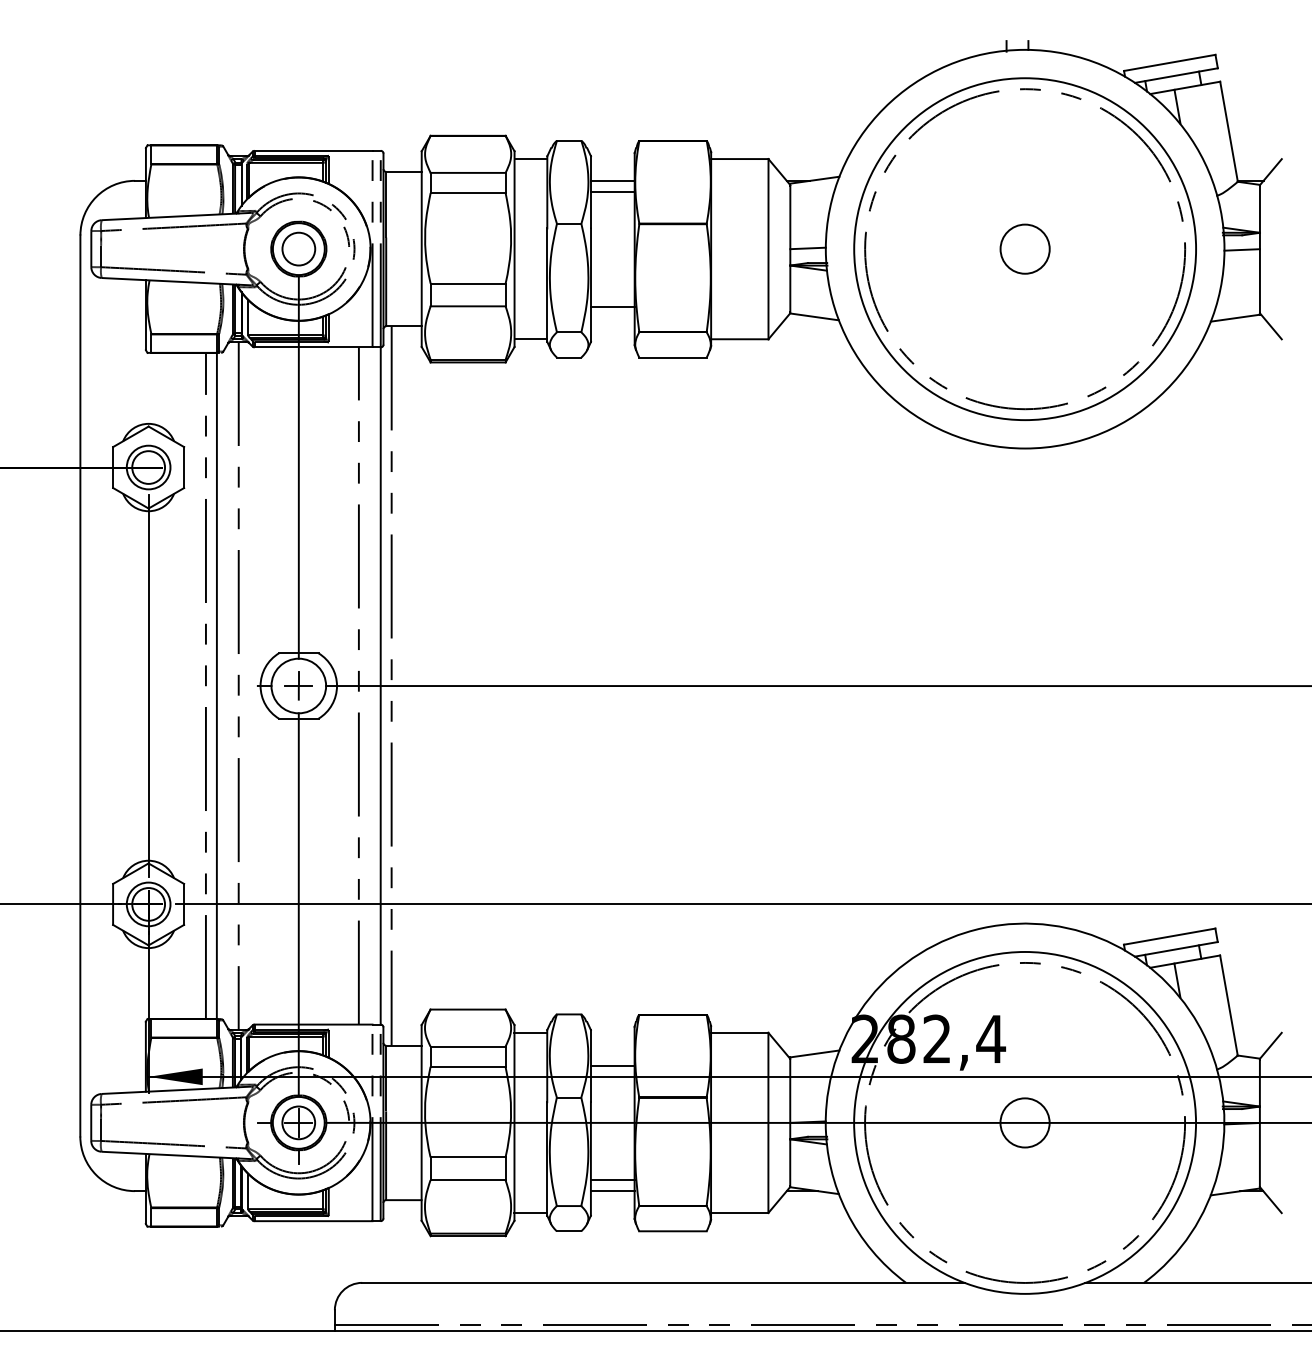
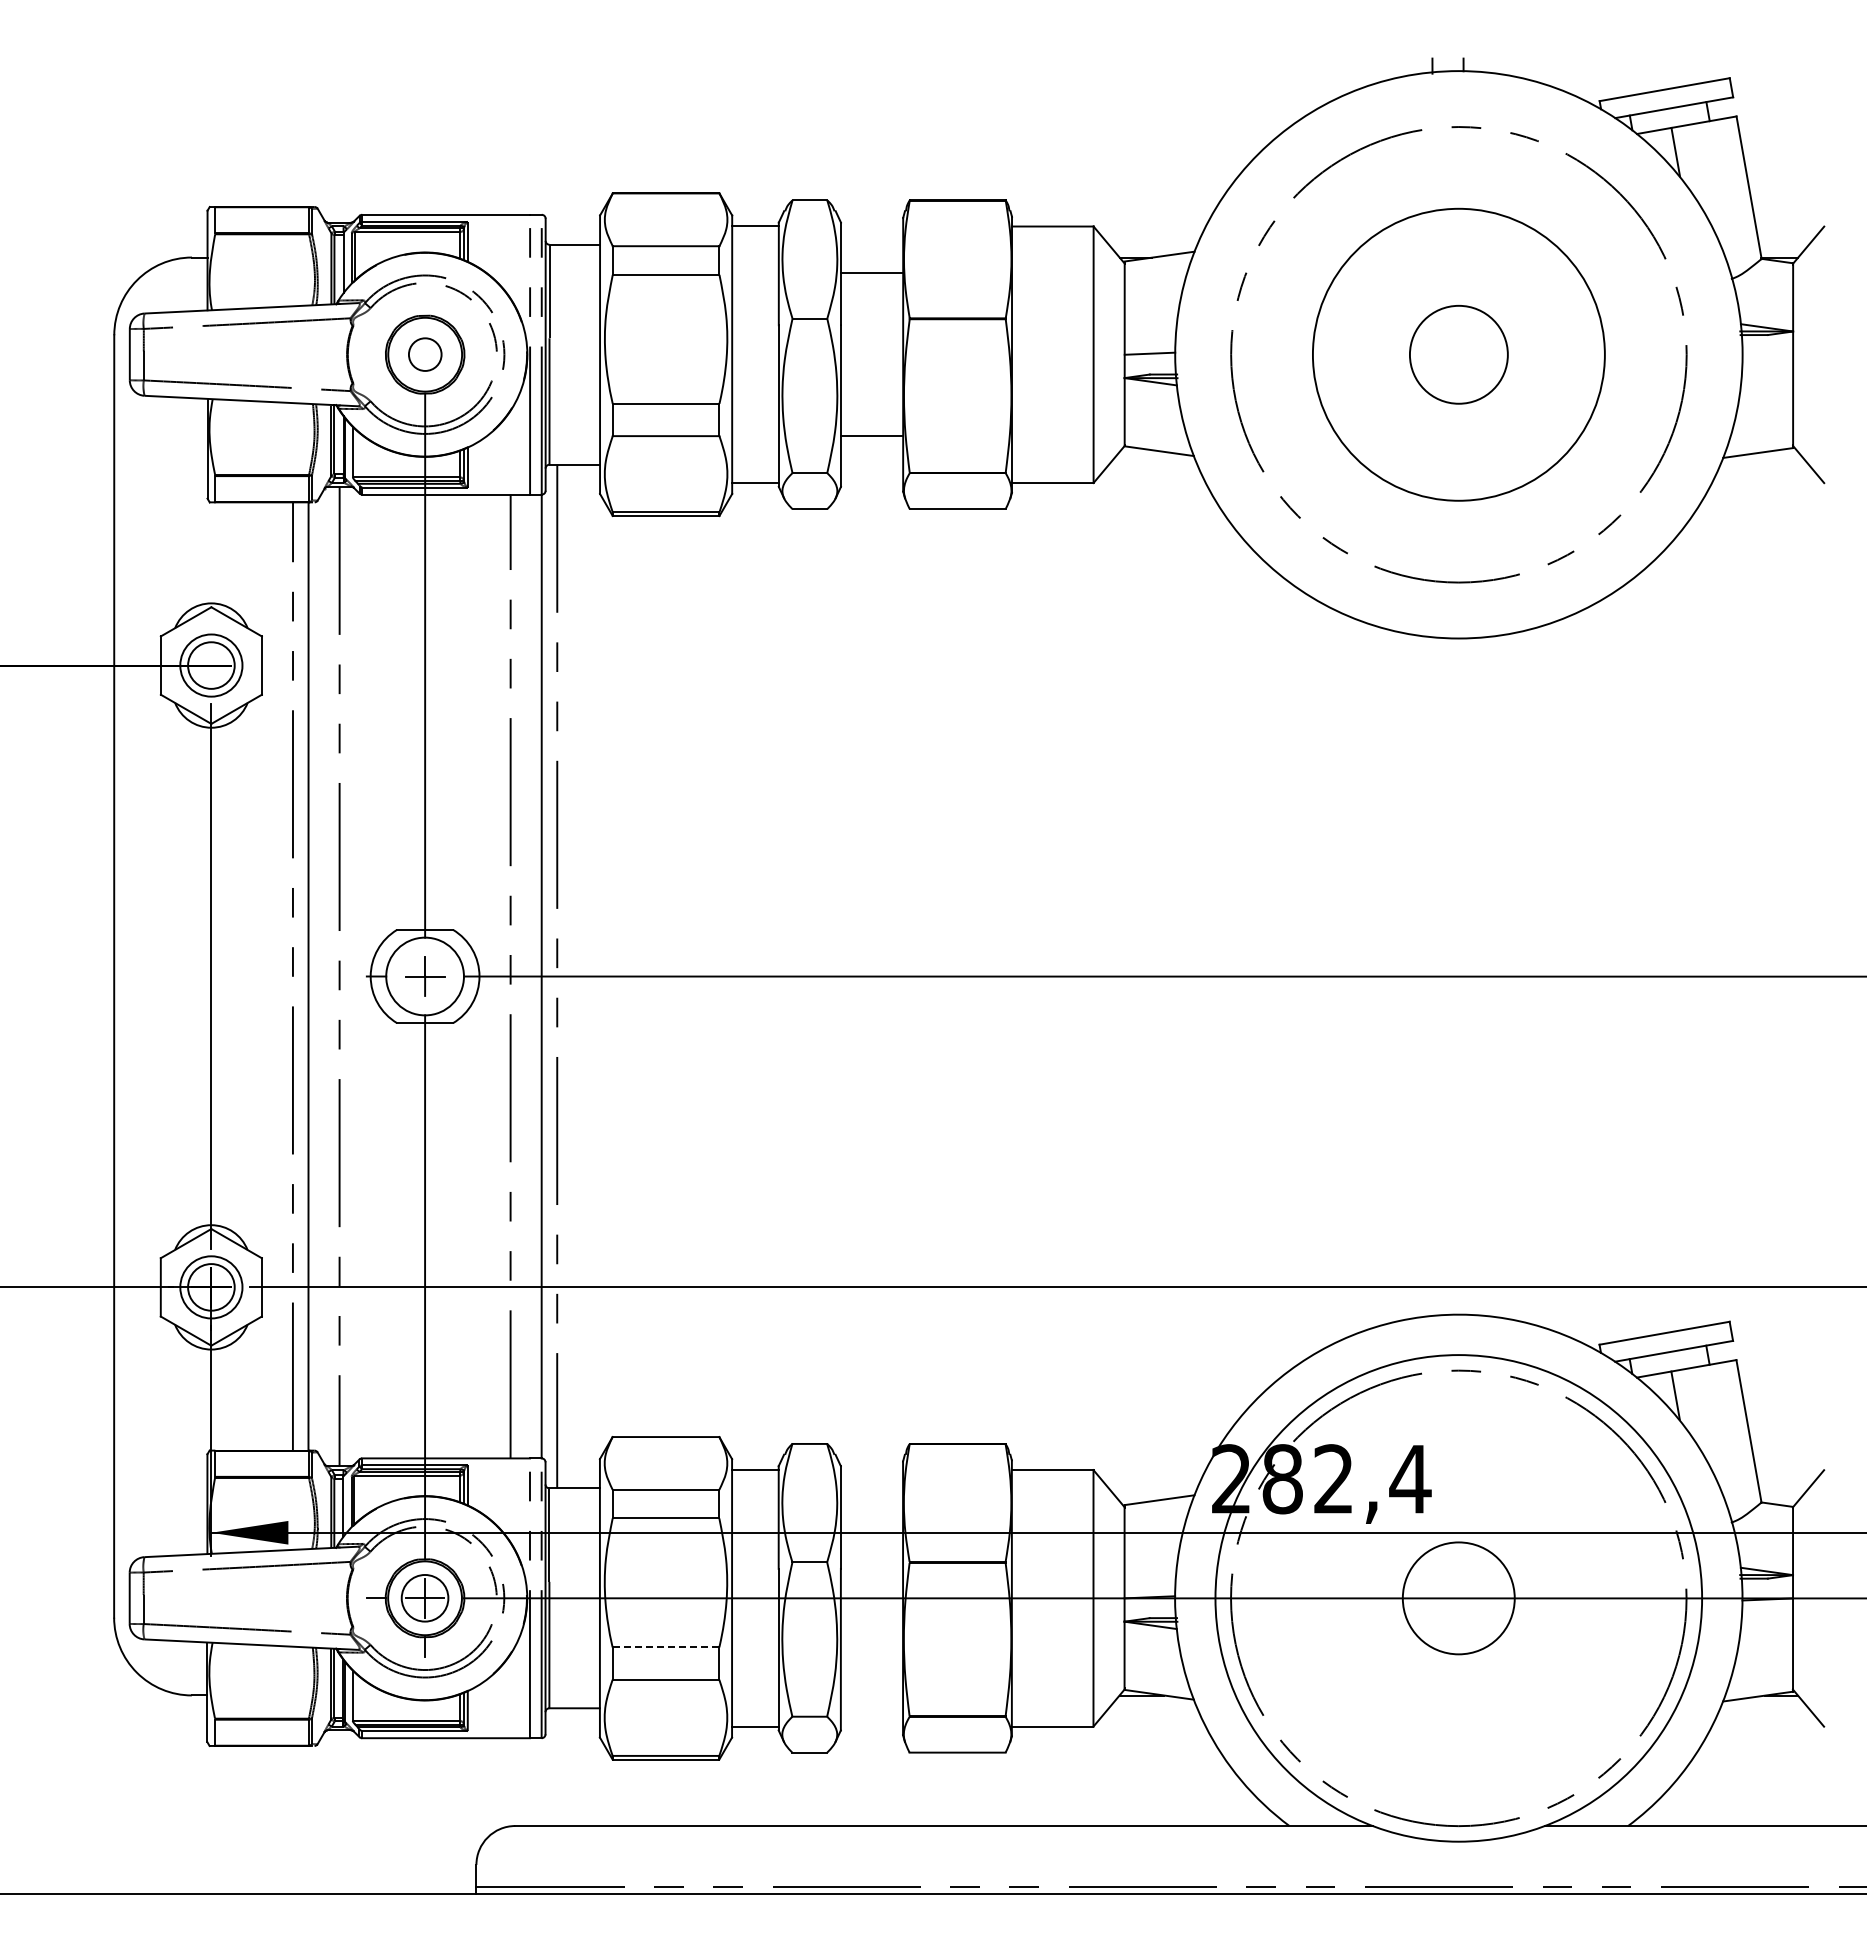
line: (613, 180) -> (872, 257), removed
circle: (299, 248) -> (425, 354), size x0.7
circle: (1024, 248) -> (1458, 354), size x0.6
circle: (1024, 248) -> (1458, 354), size x1.4
line: (1241, 249) -> (1767, 355), removed
line: (612, 1065) -> (871, 1516), removed
circle: (1024, 1123) -> (1458, 1598), size x1.6
line: (467, 1157) -> (665, 1647), solid -> dashed
line: (612, 1179) -> (871, 1679), removed
line: (612, 1191) -> (871, 1695), removed

